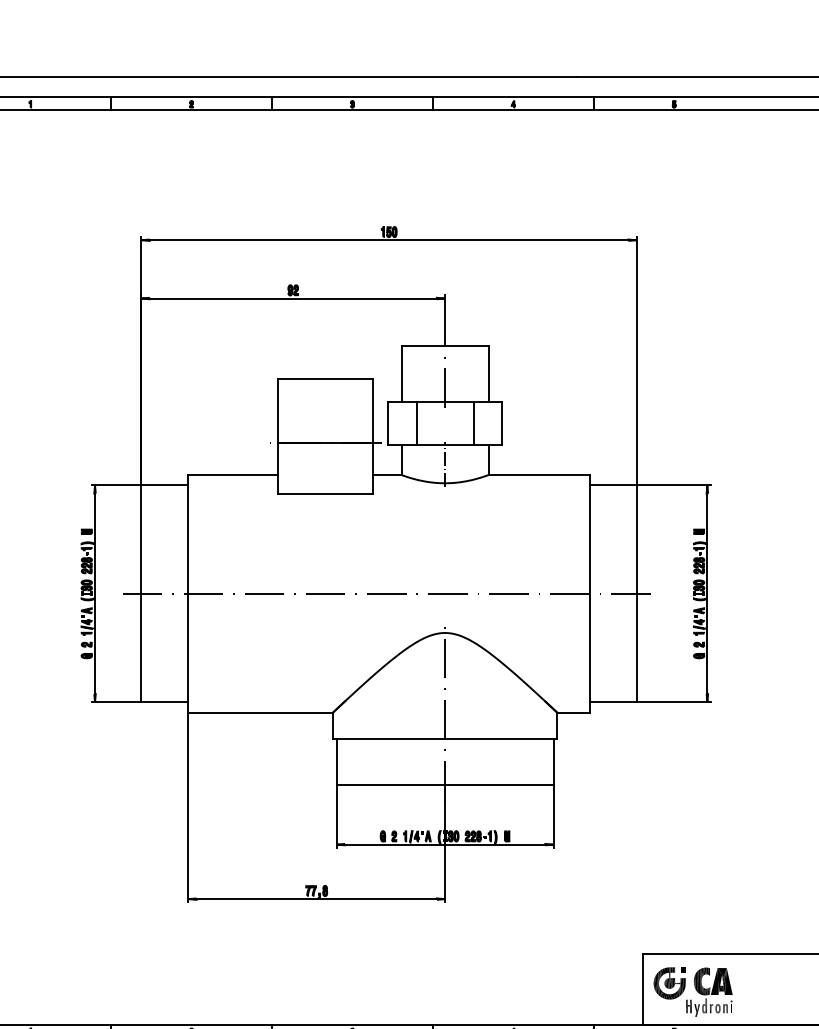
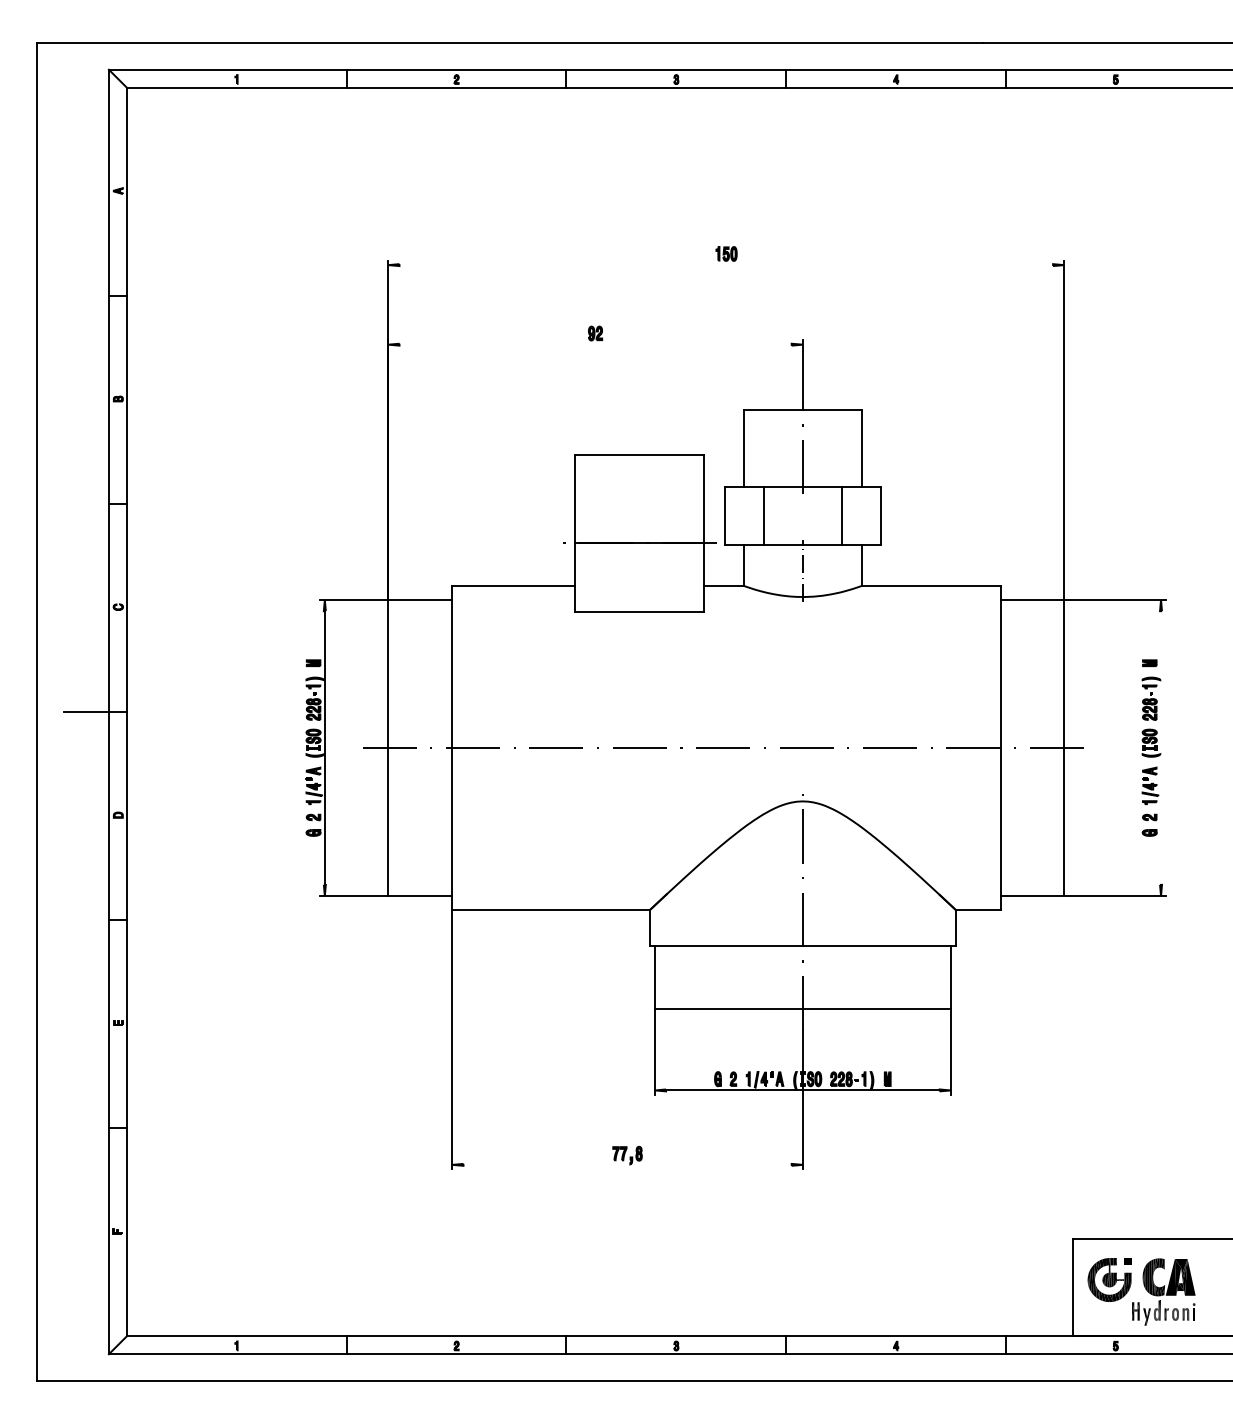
line: (389, 240) -> (726, 265), removed
line: (293, 298) -> (595, 344), removed
line: (707, 593) -> (1161, 747), removed
line: (316, 898) -> (627, 1164), removed

